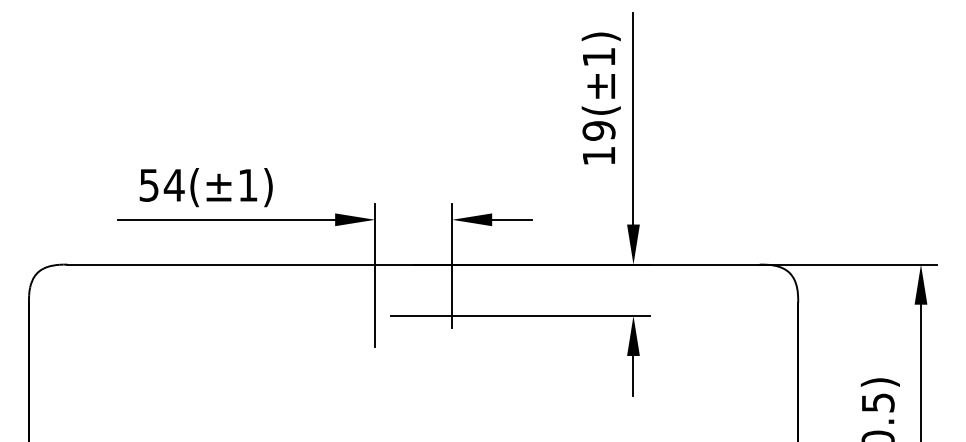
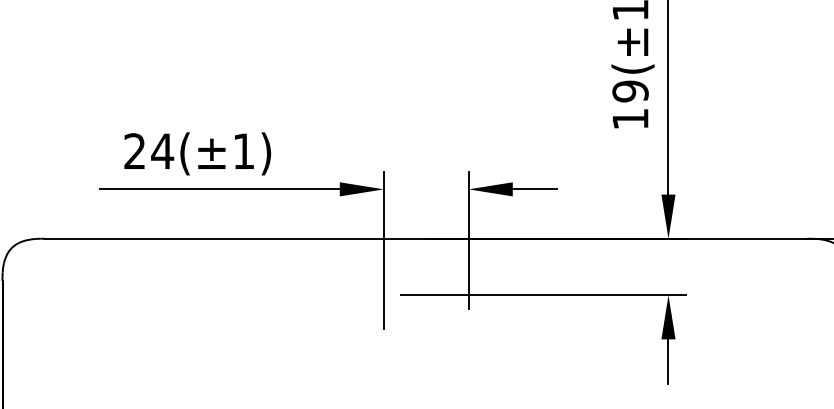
text: (148, 184) -> (134, 150), 54(±1) -> 24(±1)

